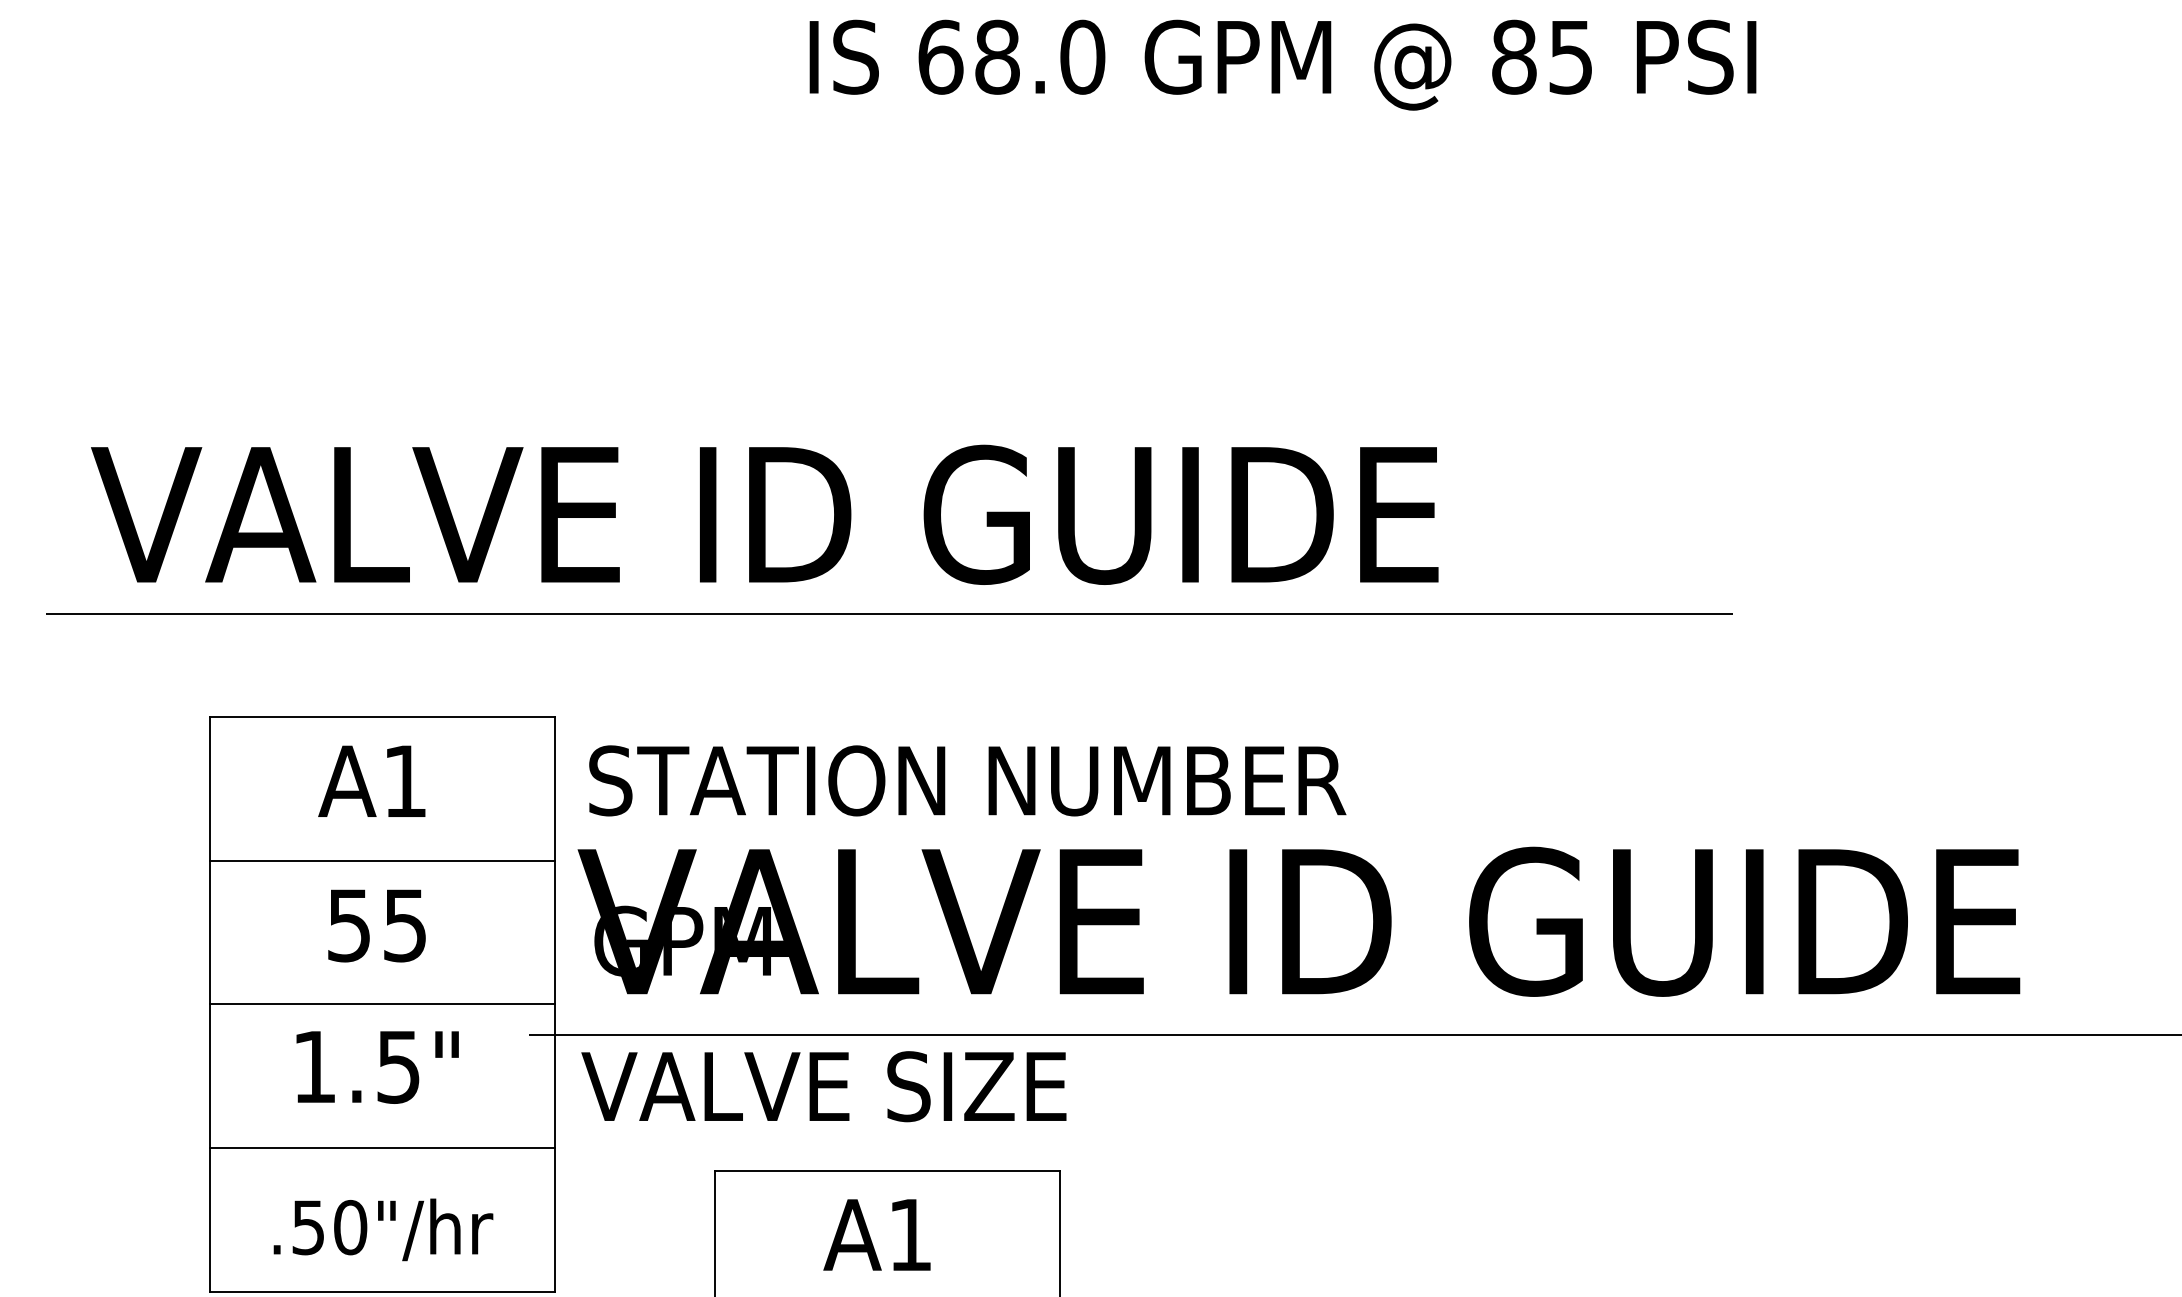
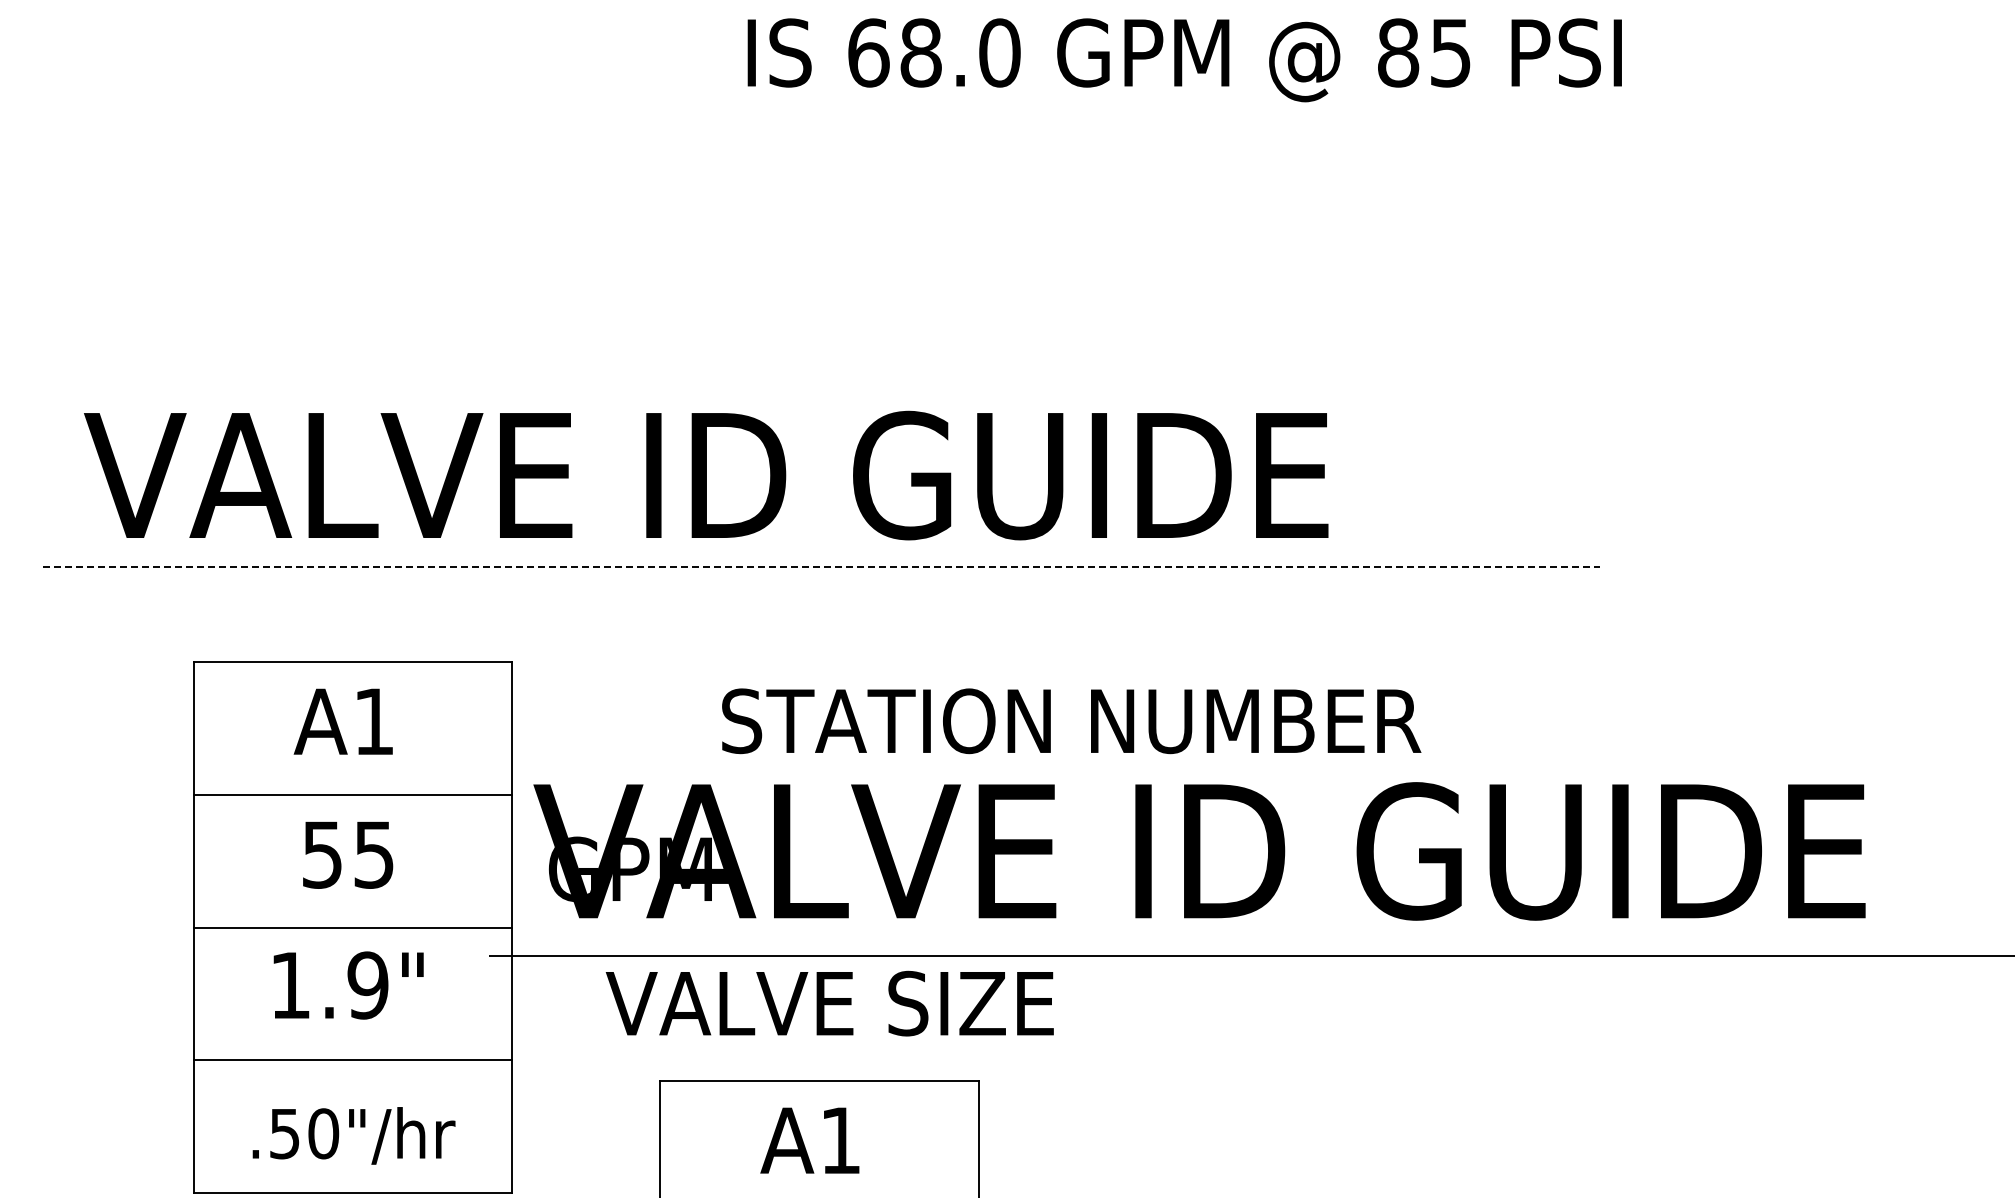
line: (889, 613) -> (821, 566), solid -> dashed
text: (967, 781) -> (1071, 721), moved
text: (398, 1067) -> (367, 985), 1.5" -> 1.9"
text: (823, 1086) -> (829, 1003), moved

